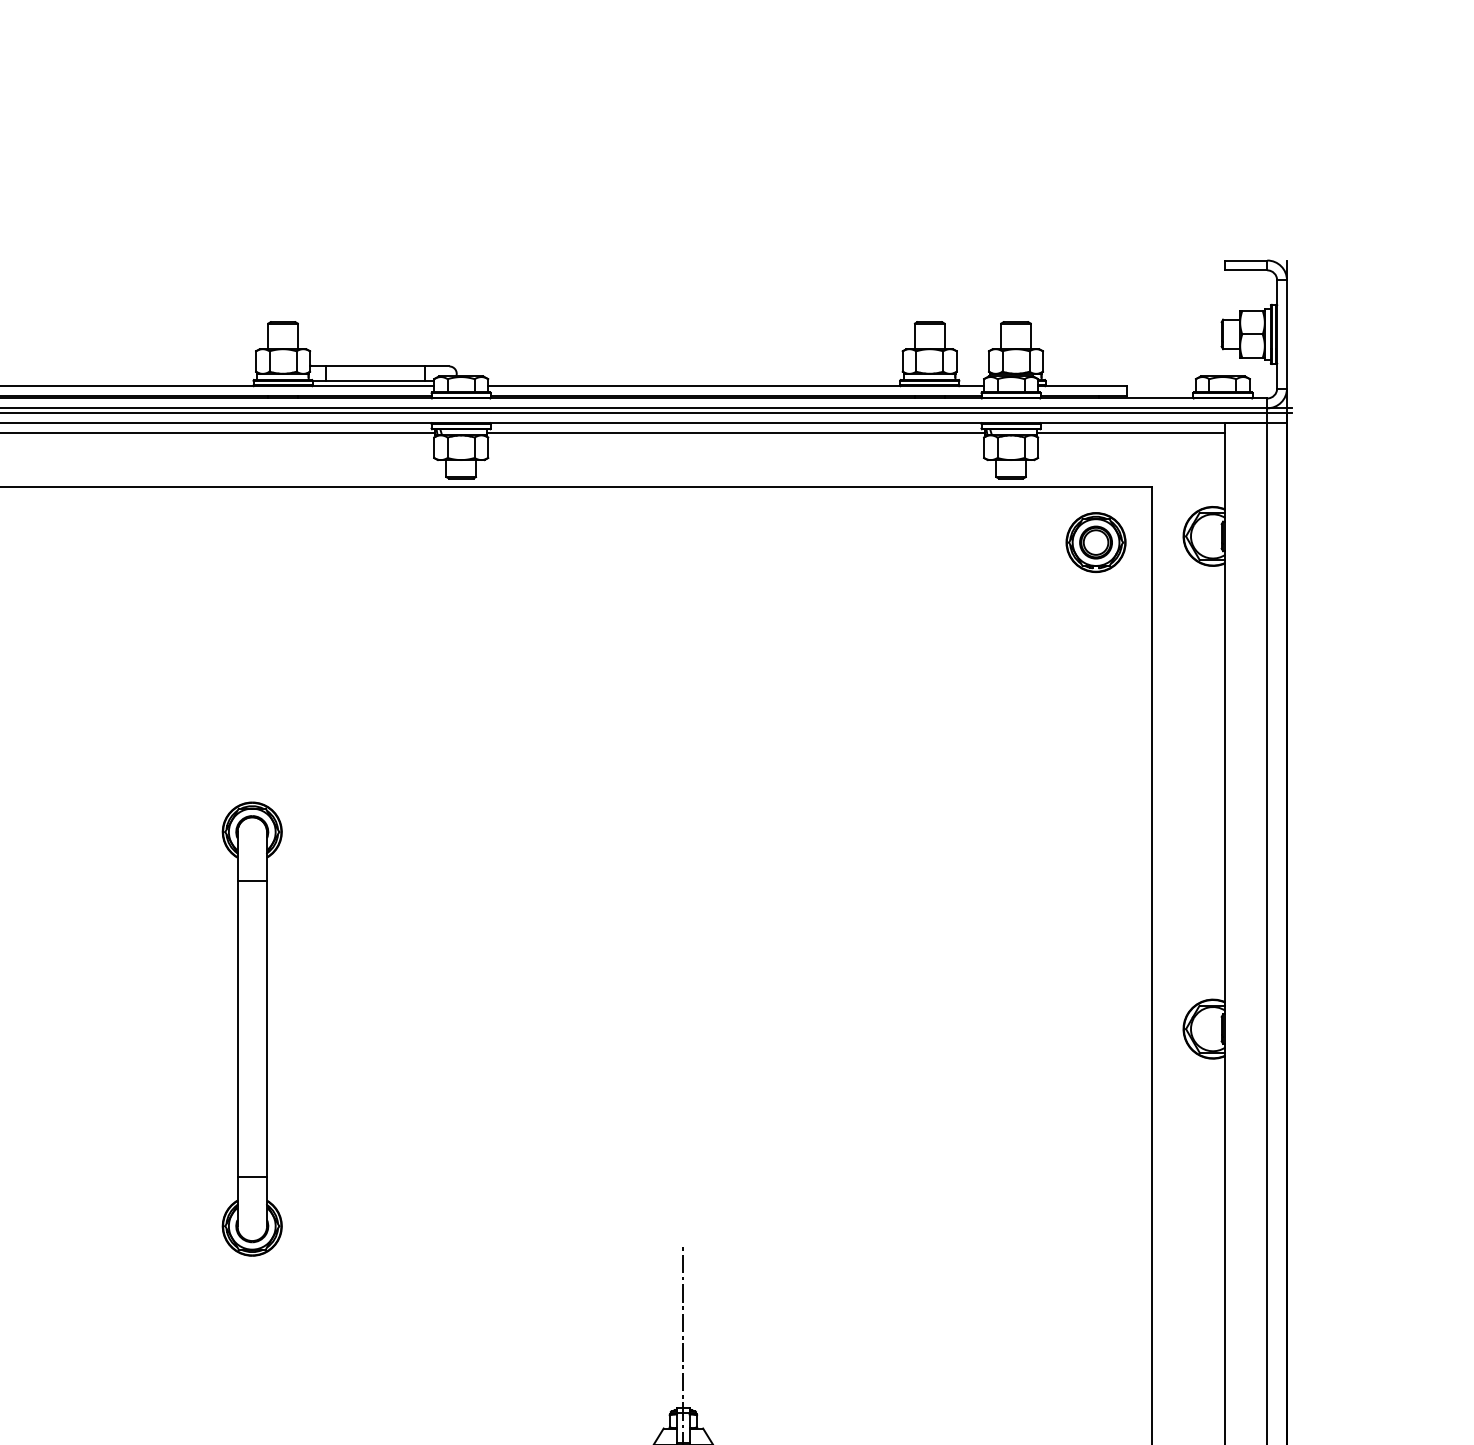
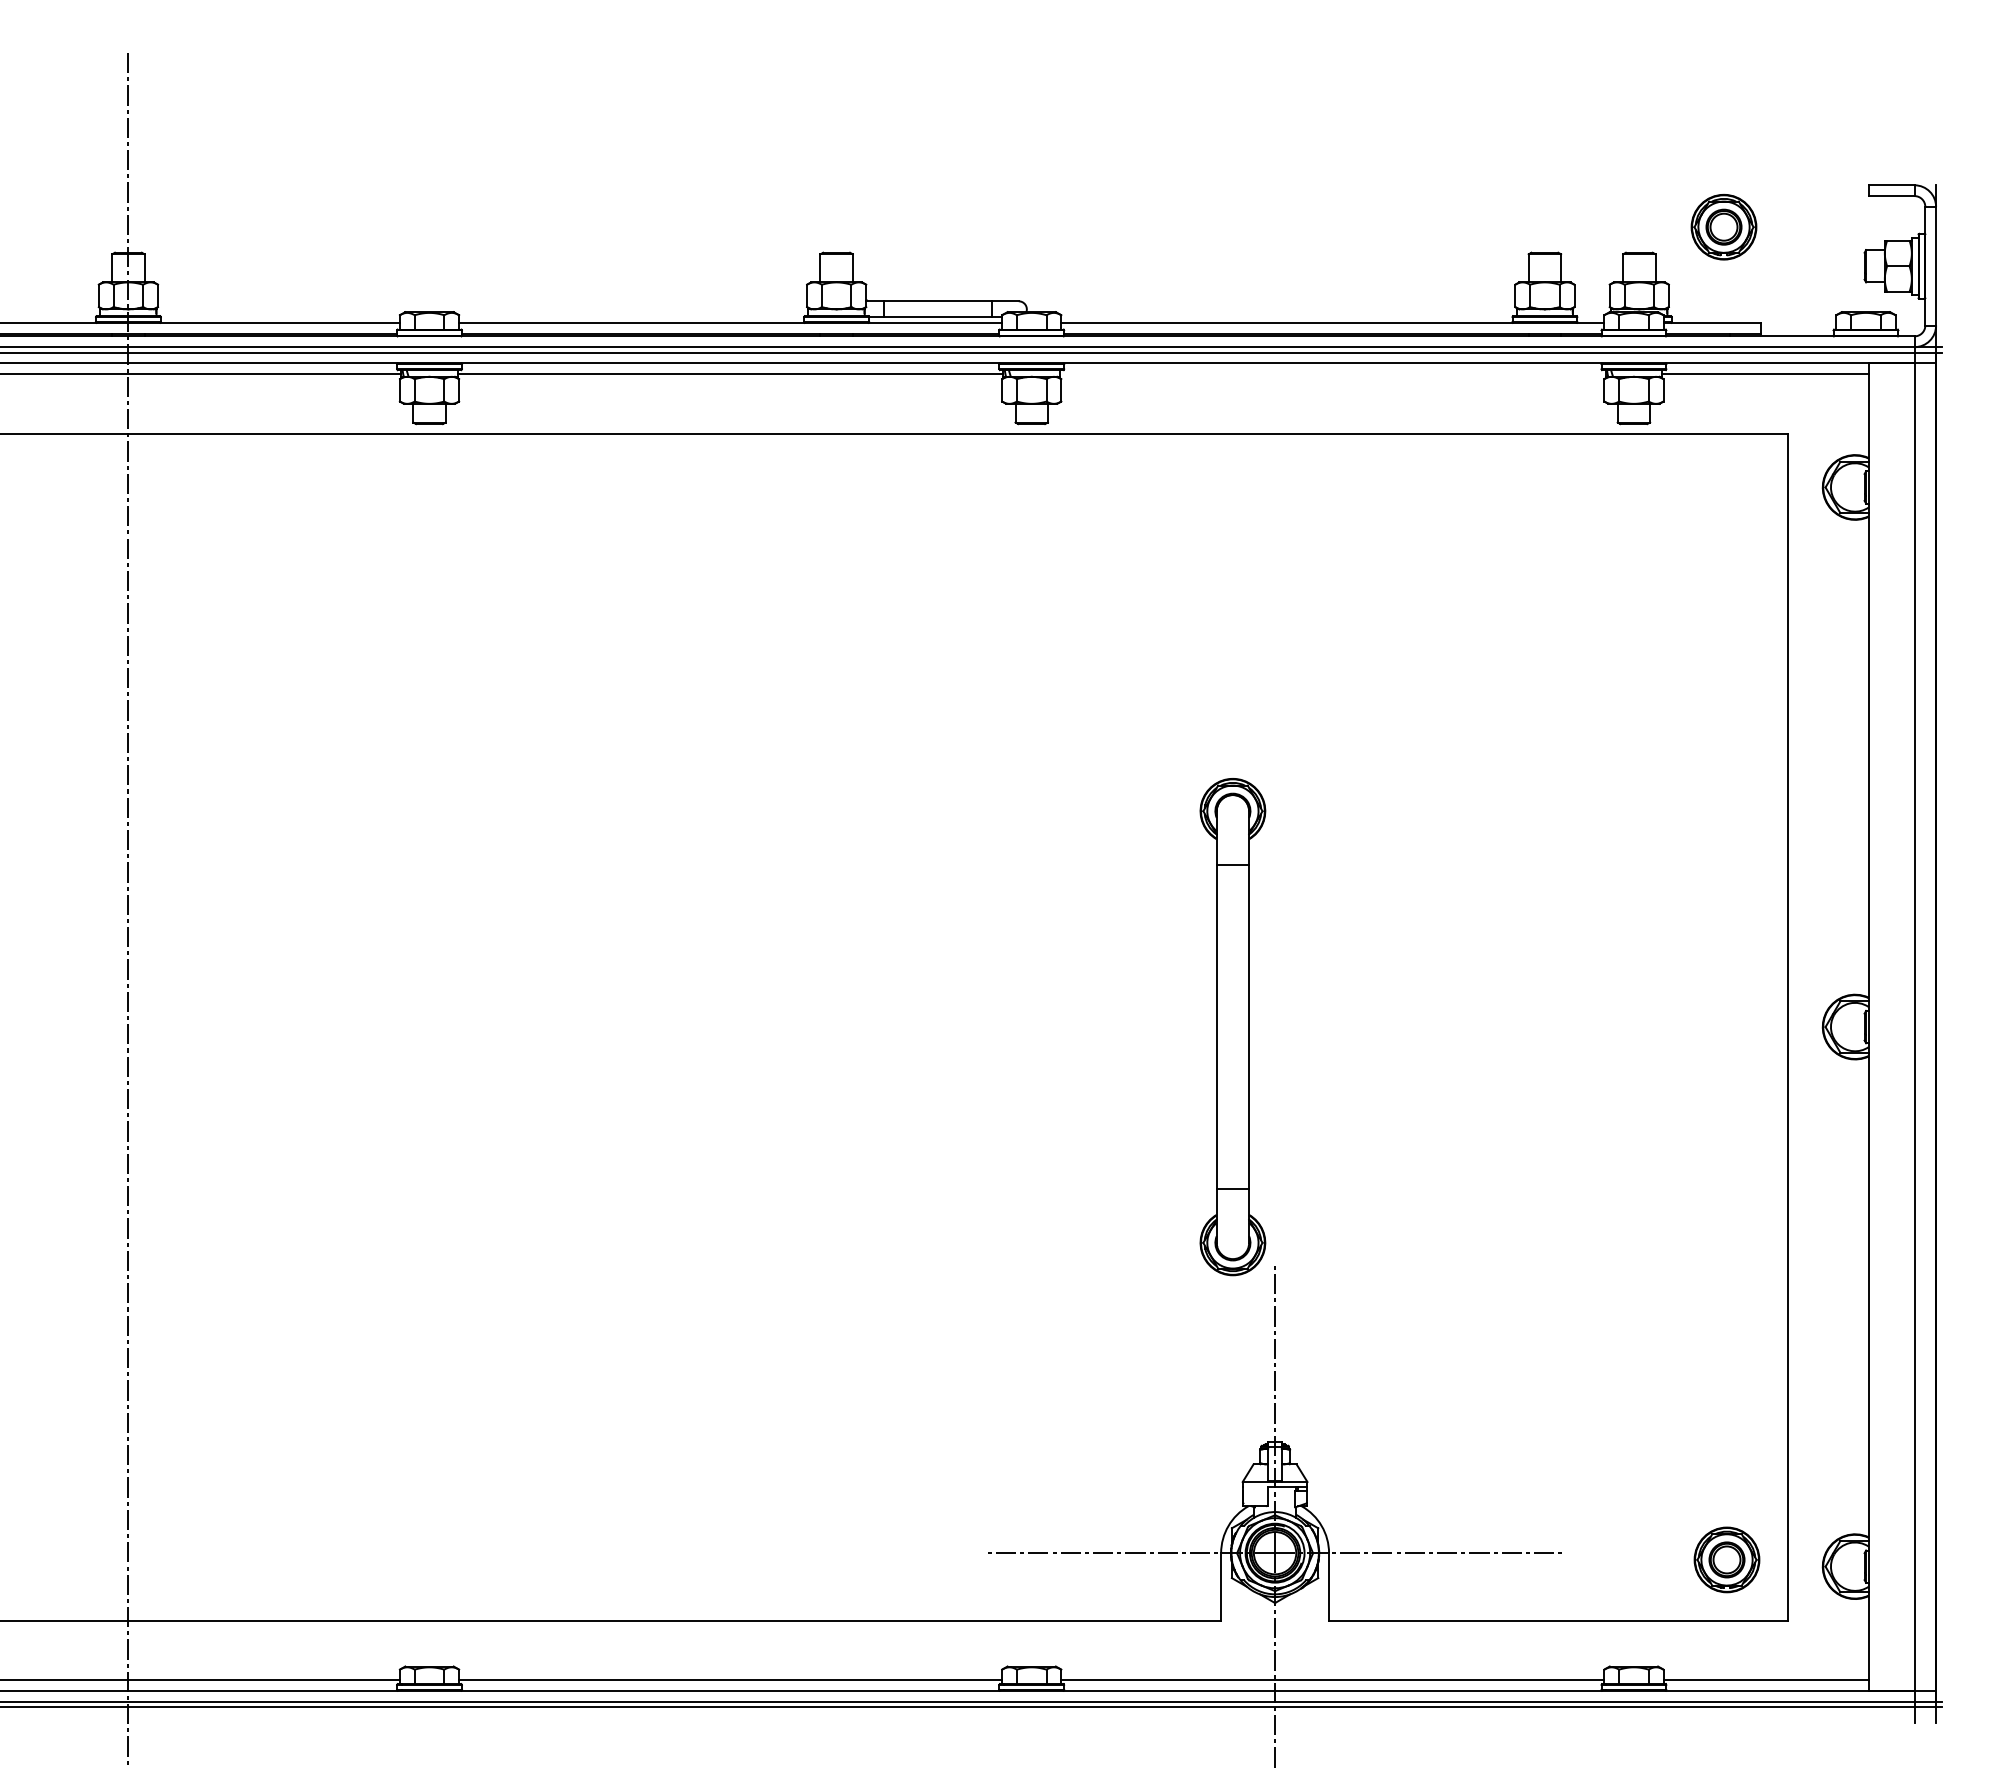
line: (735, 433) -> (1332, 374), removed
part: (1095, 542) -> (1723, 227), moved
part: (251, 1029) -> (1232, 1027), moved

